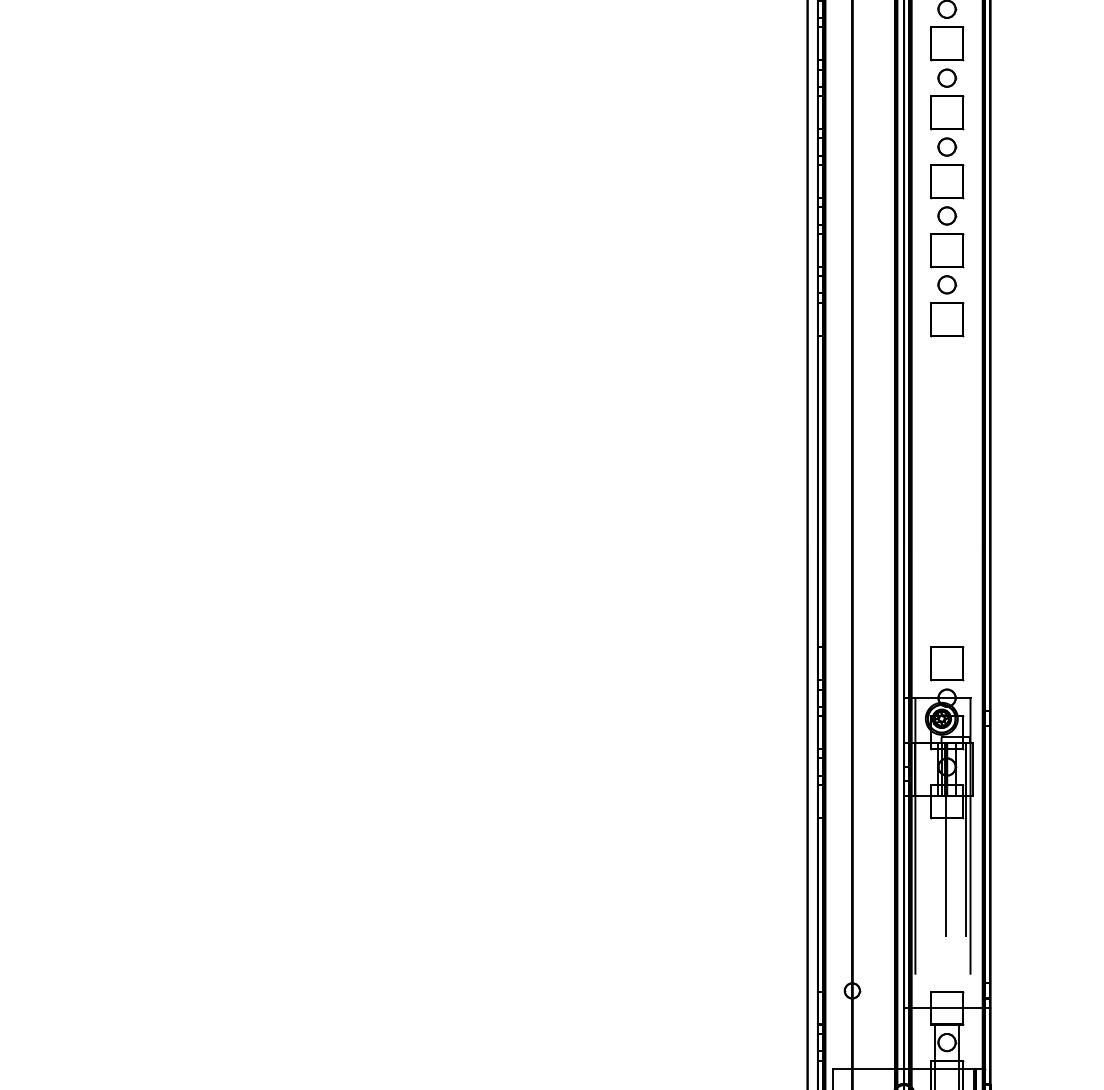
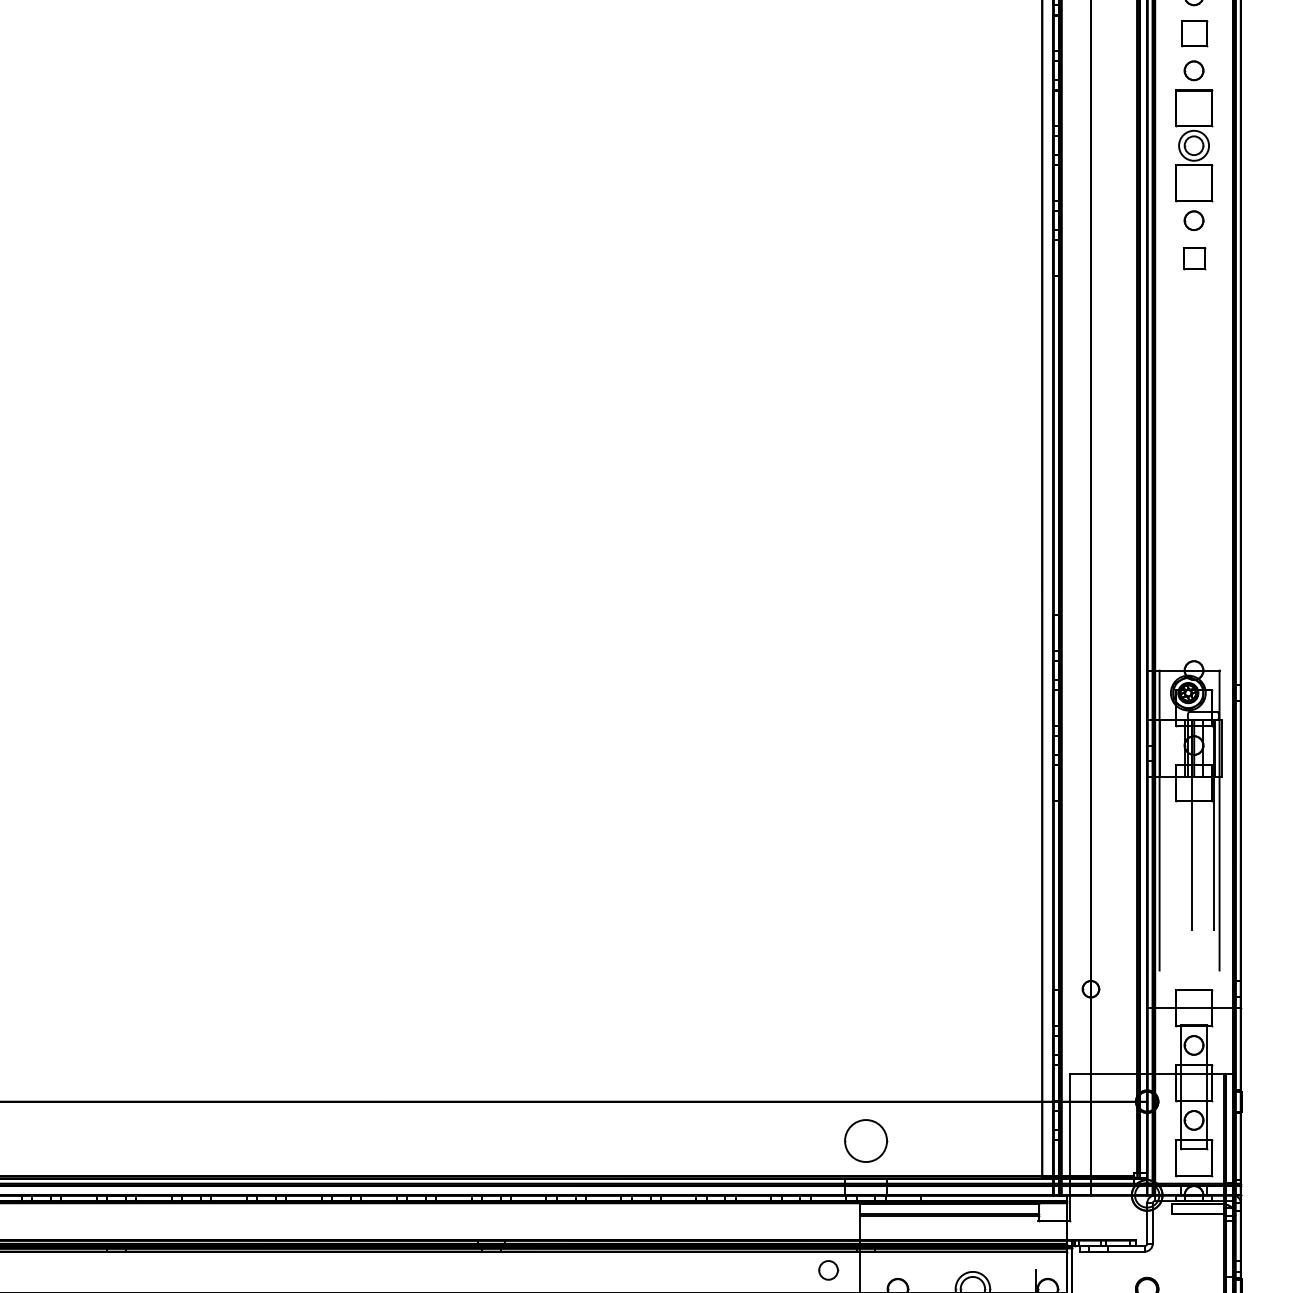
part: (947, 112) -> (1194, 33), size x0.7
circle: (946, 215) -> (1193, 145), size x1.6
part: (947, 319) -> (1194, 258), size x0.6
part: (947, 664) -> (1194, 633), removed

